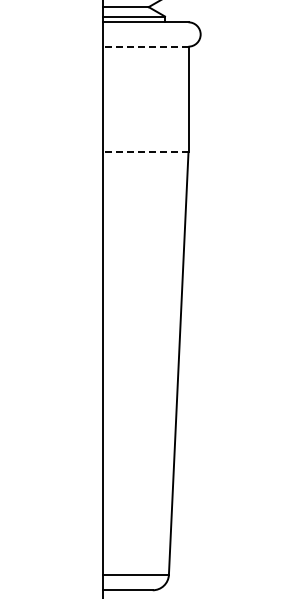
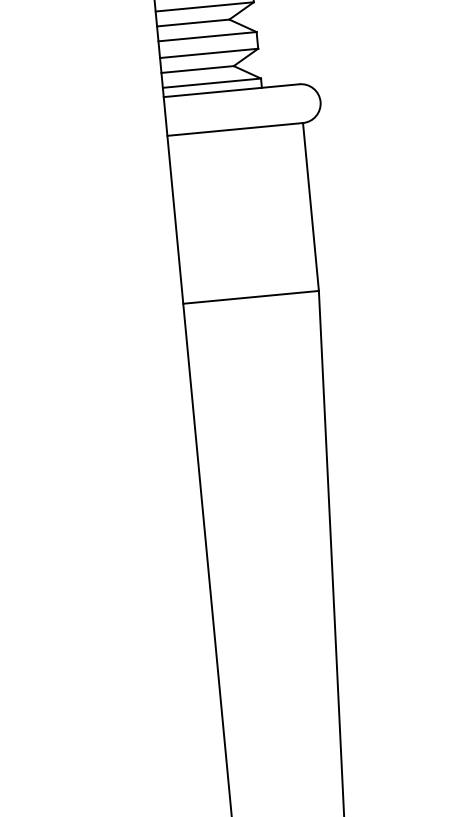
line: (145, 46) -> (234, 129), dashed -> solid
line: (145, 152) -> (250, 297), dashed -> solid

